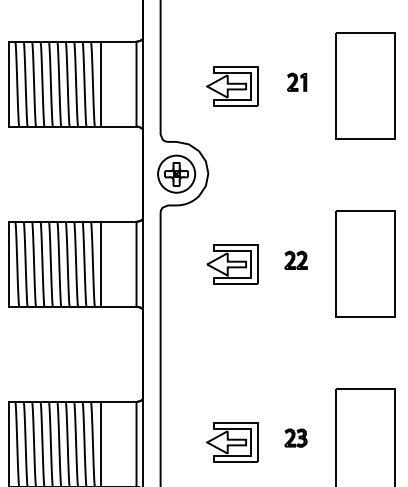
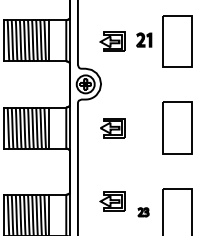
part: (295, 81) -> (143, 39), size x1.6
part: (295, 261) -> (143, 126), removed
part: (231, 442) -> (112, 201), moved

